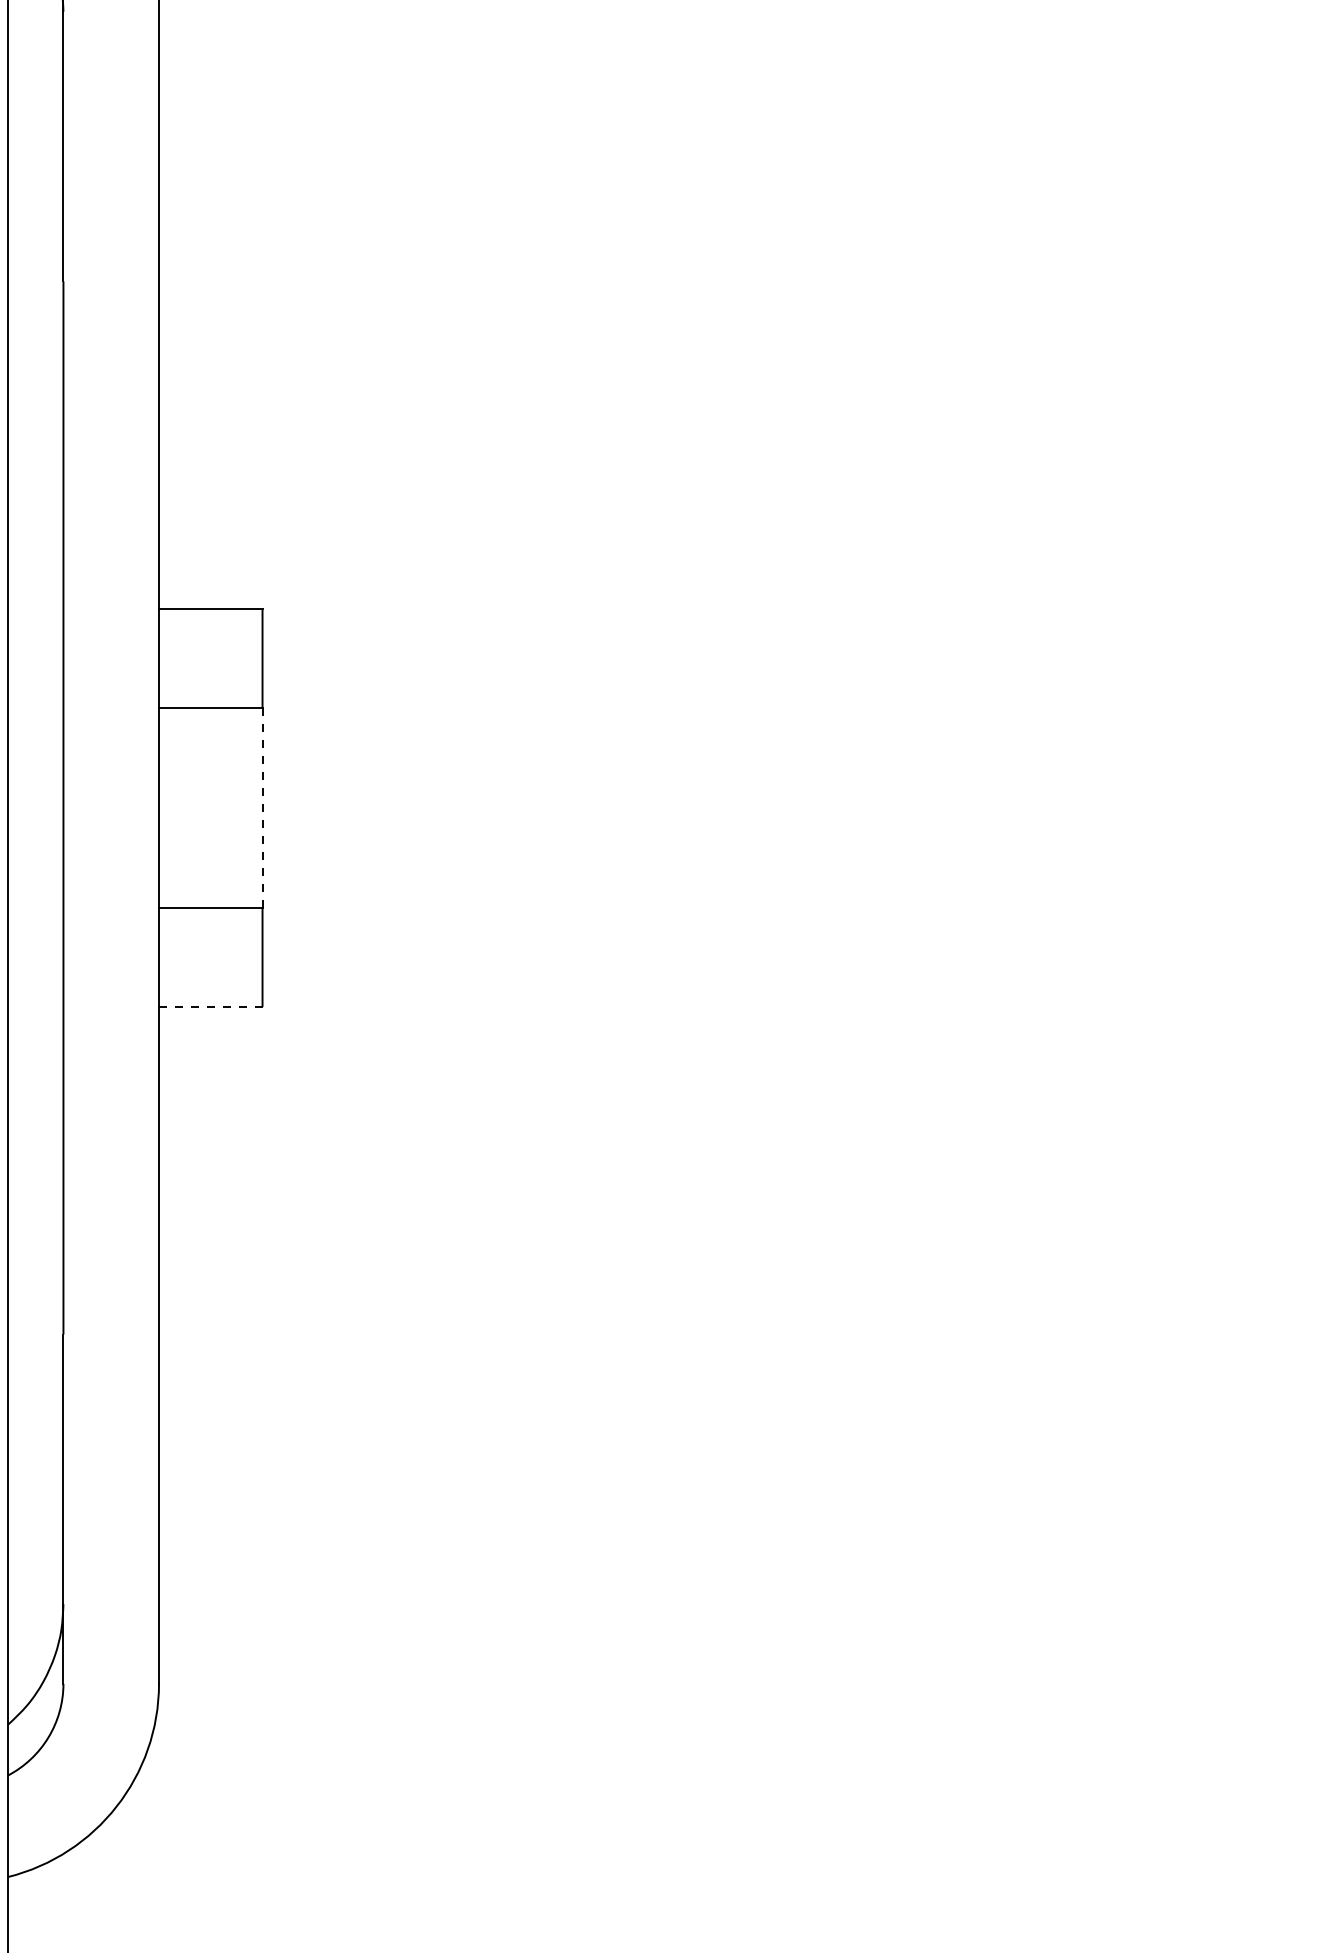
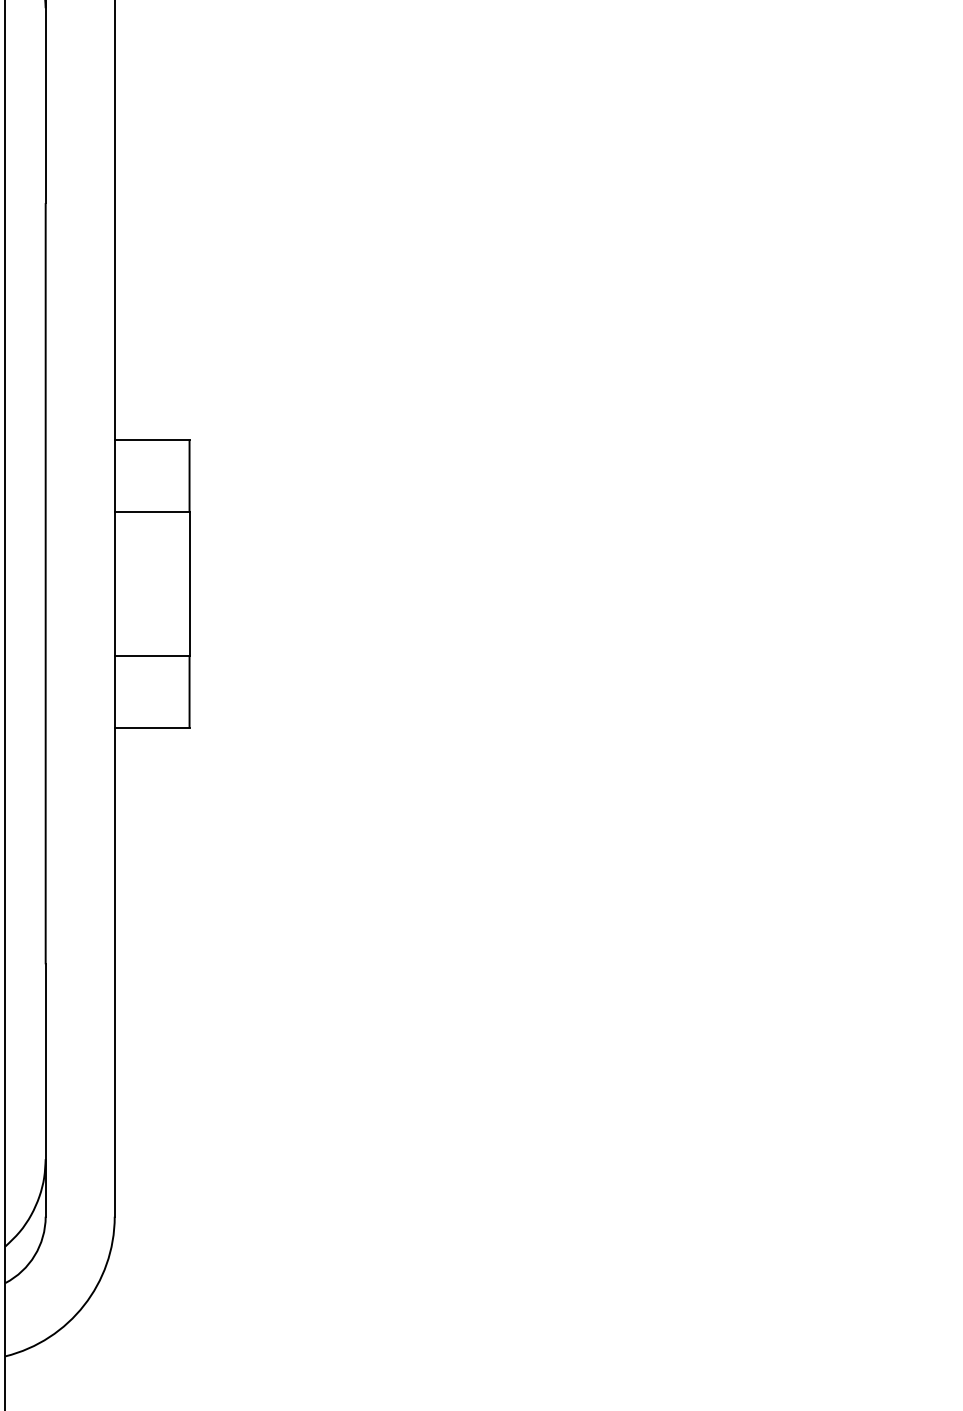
line: (262, 807) -> (189, 583), dashed -> solid
line: (210, 1007) -> (151, 727), dashed -> solid

